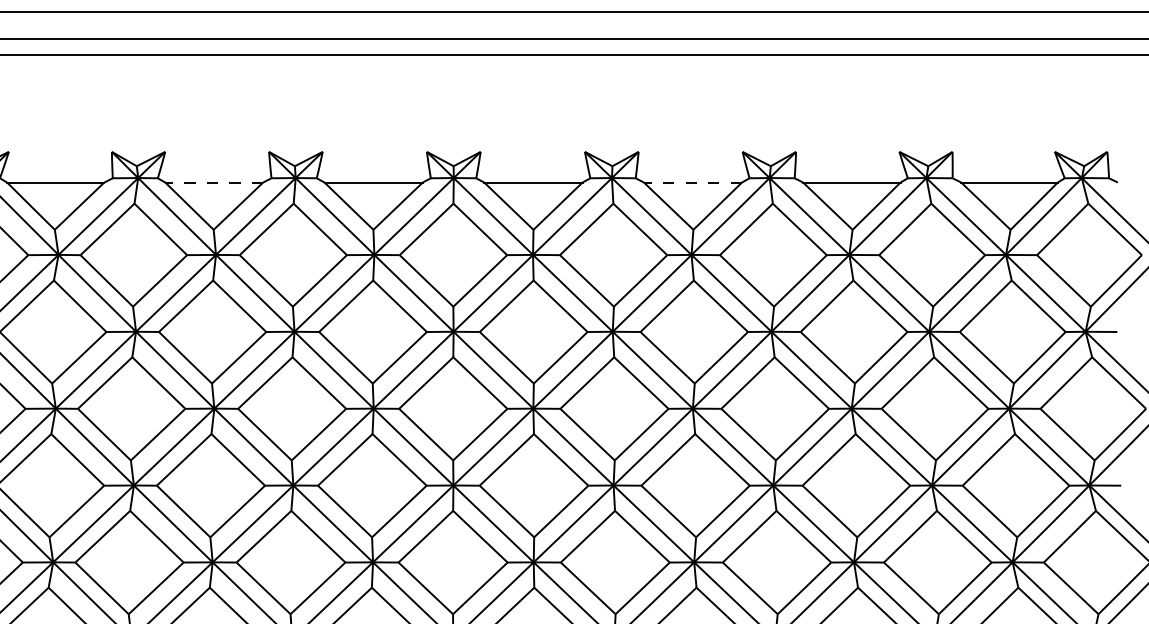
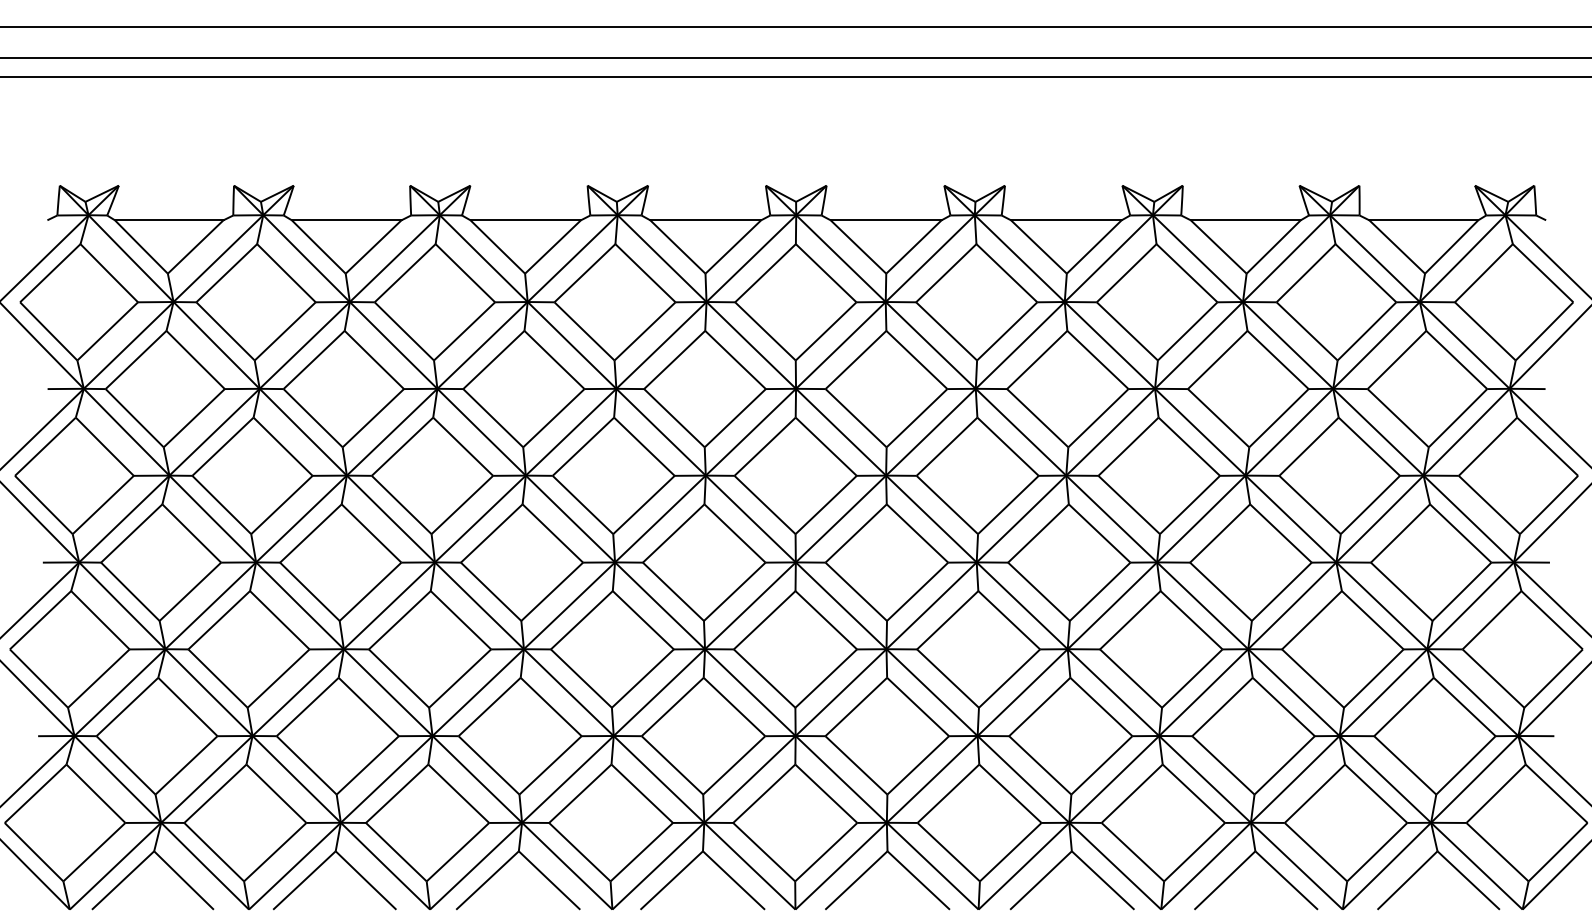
line: (214, 182) -> (525, 220), dashed -> solid
line: (692, 182) -> (1065, 220), dashed -> solid

